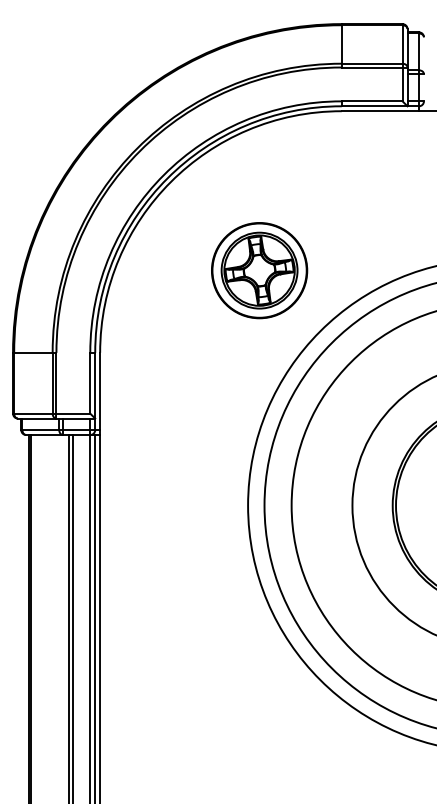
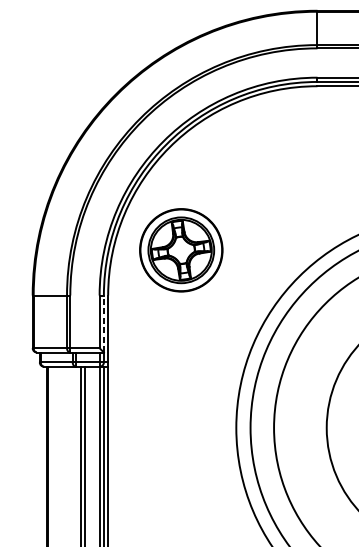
part: (259, 270) -> (181, 250), moved
line: (95, 385) -> (104, 323), solid -> dashed

